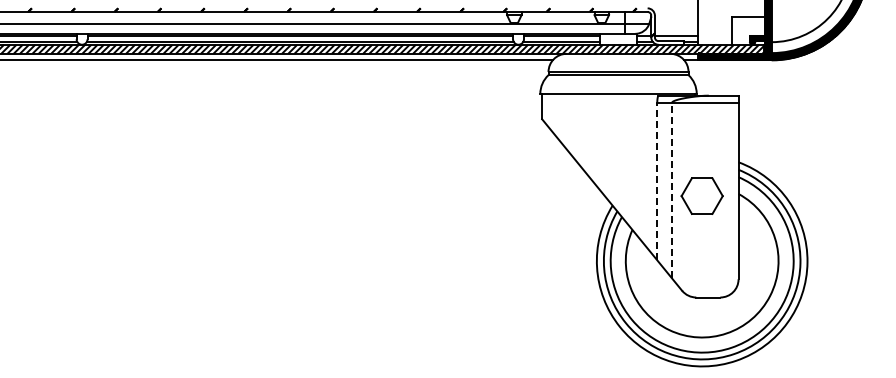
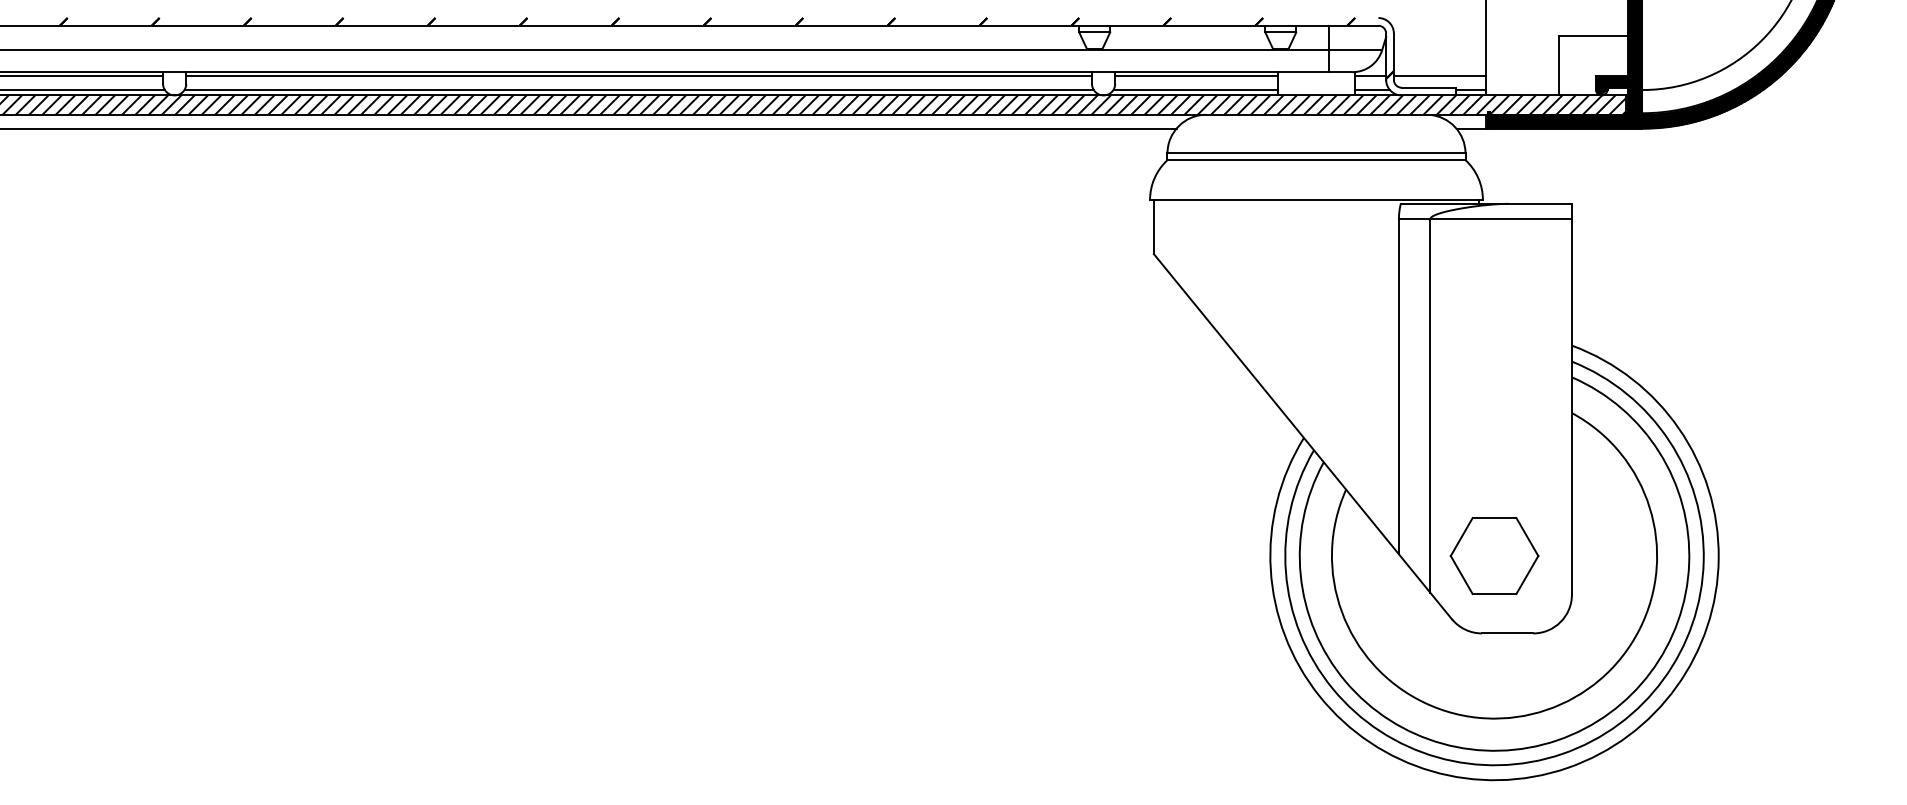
line: (657, 181) -> (1399, 386), dashed -> solid
line: (672, 190) -> (1431, 405), dashed -> solid
part: (701, 195) -> (1493, 554), moved

